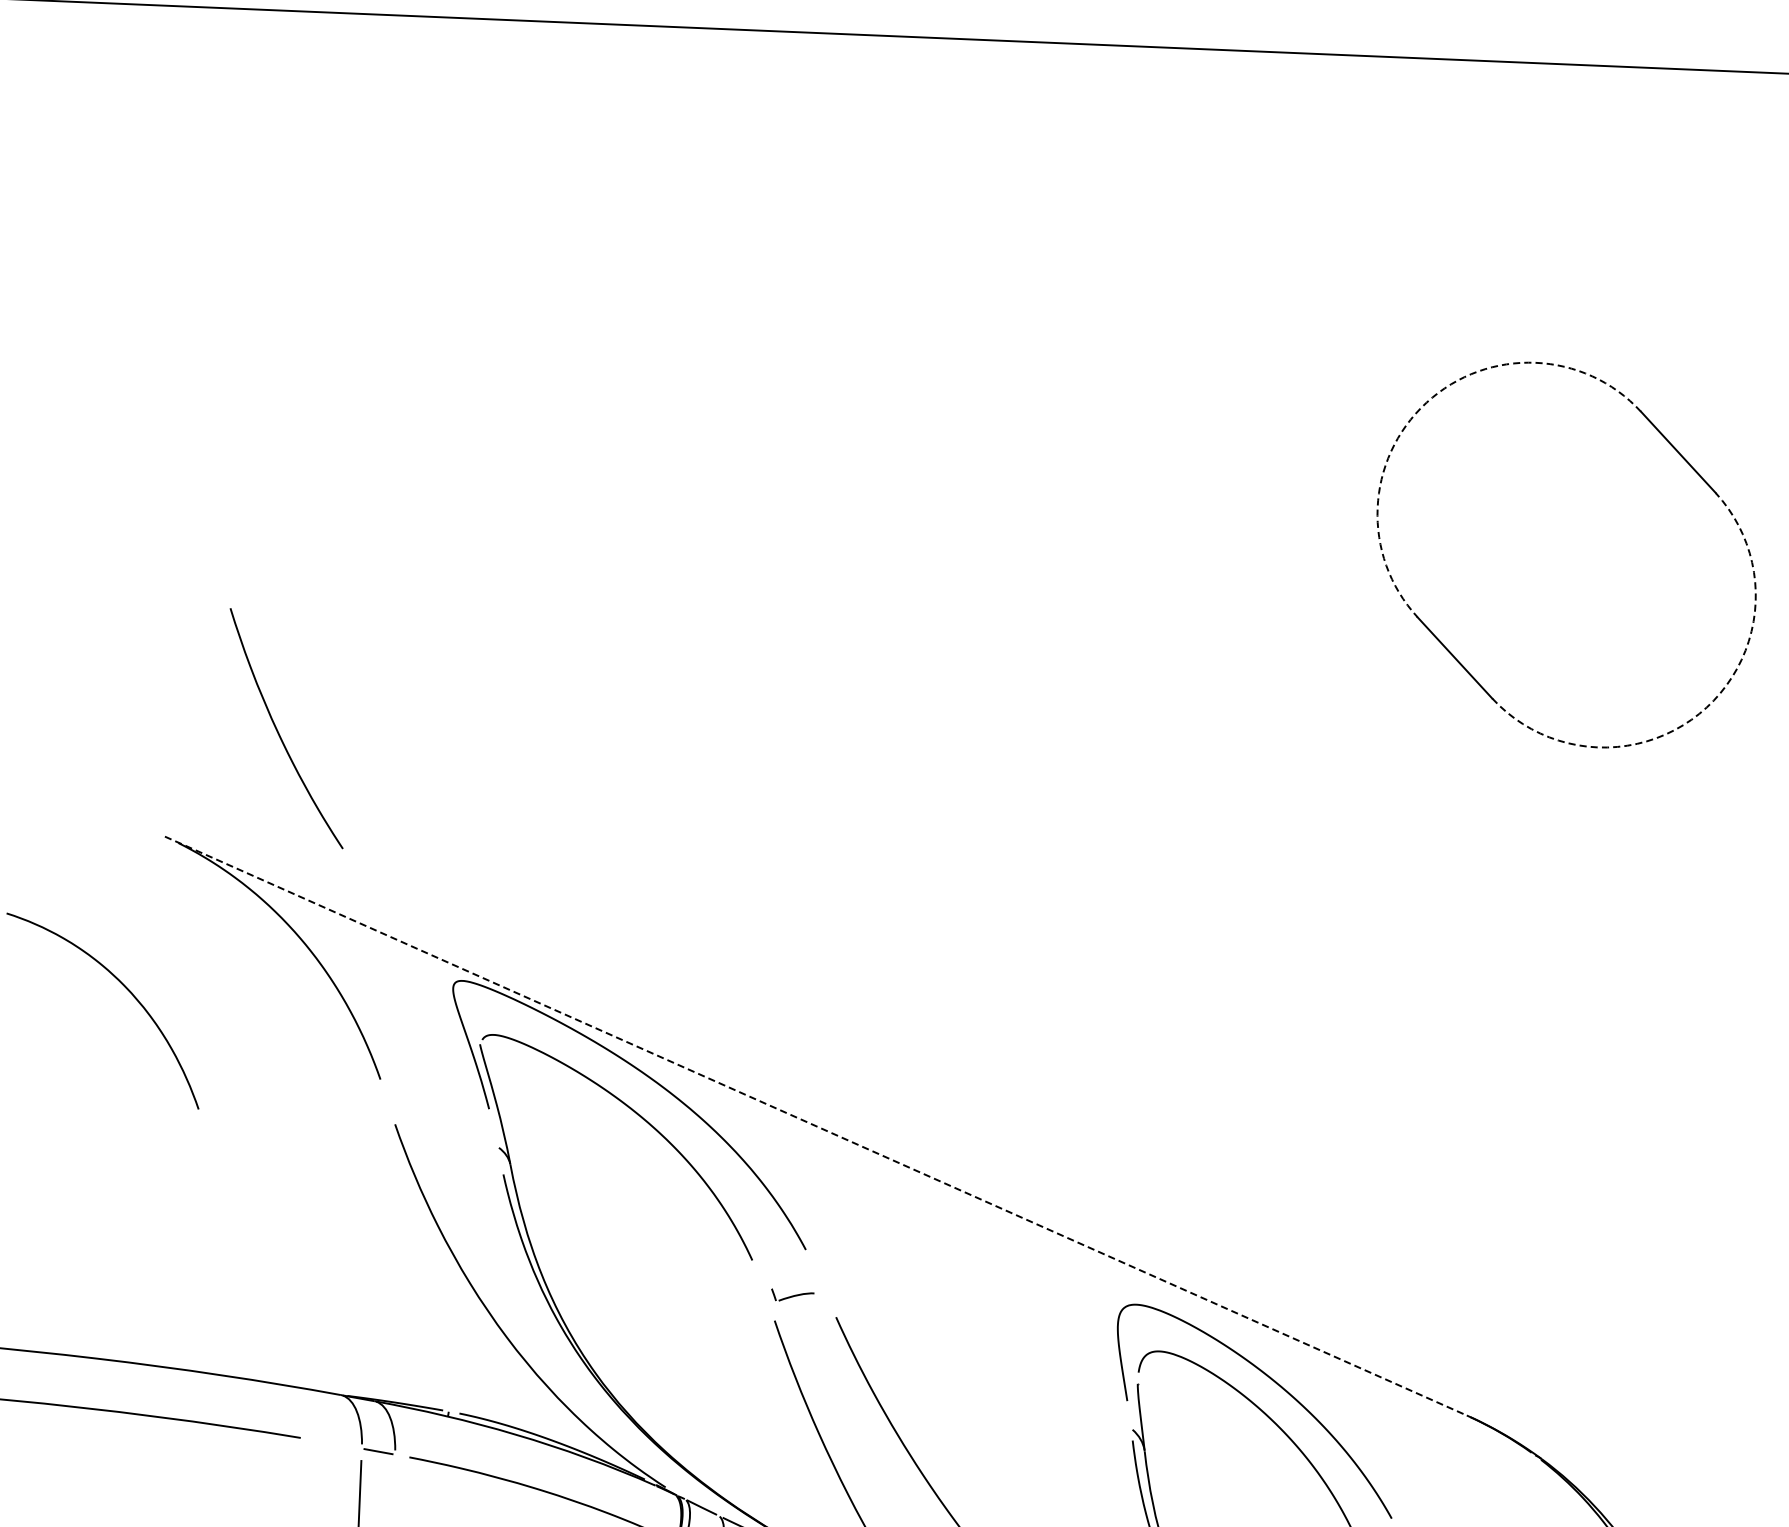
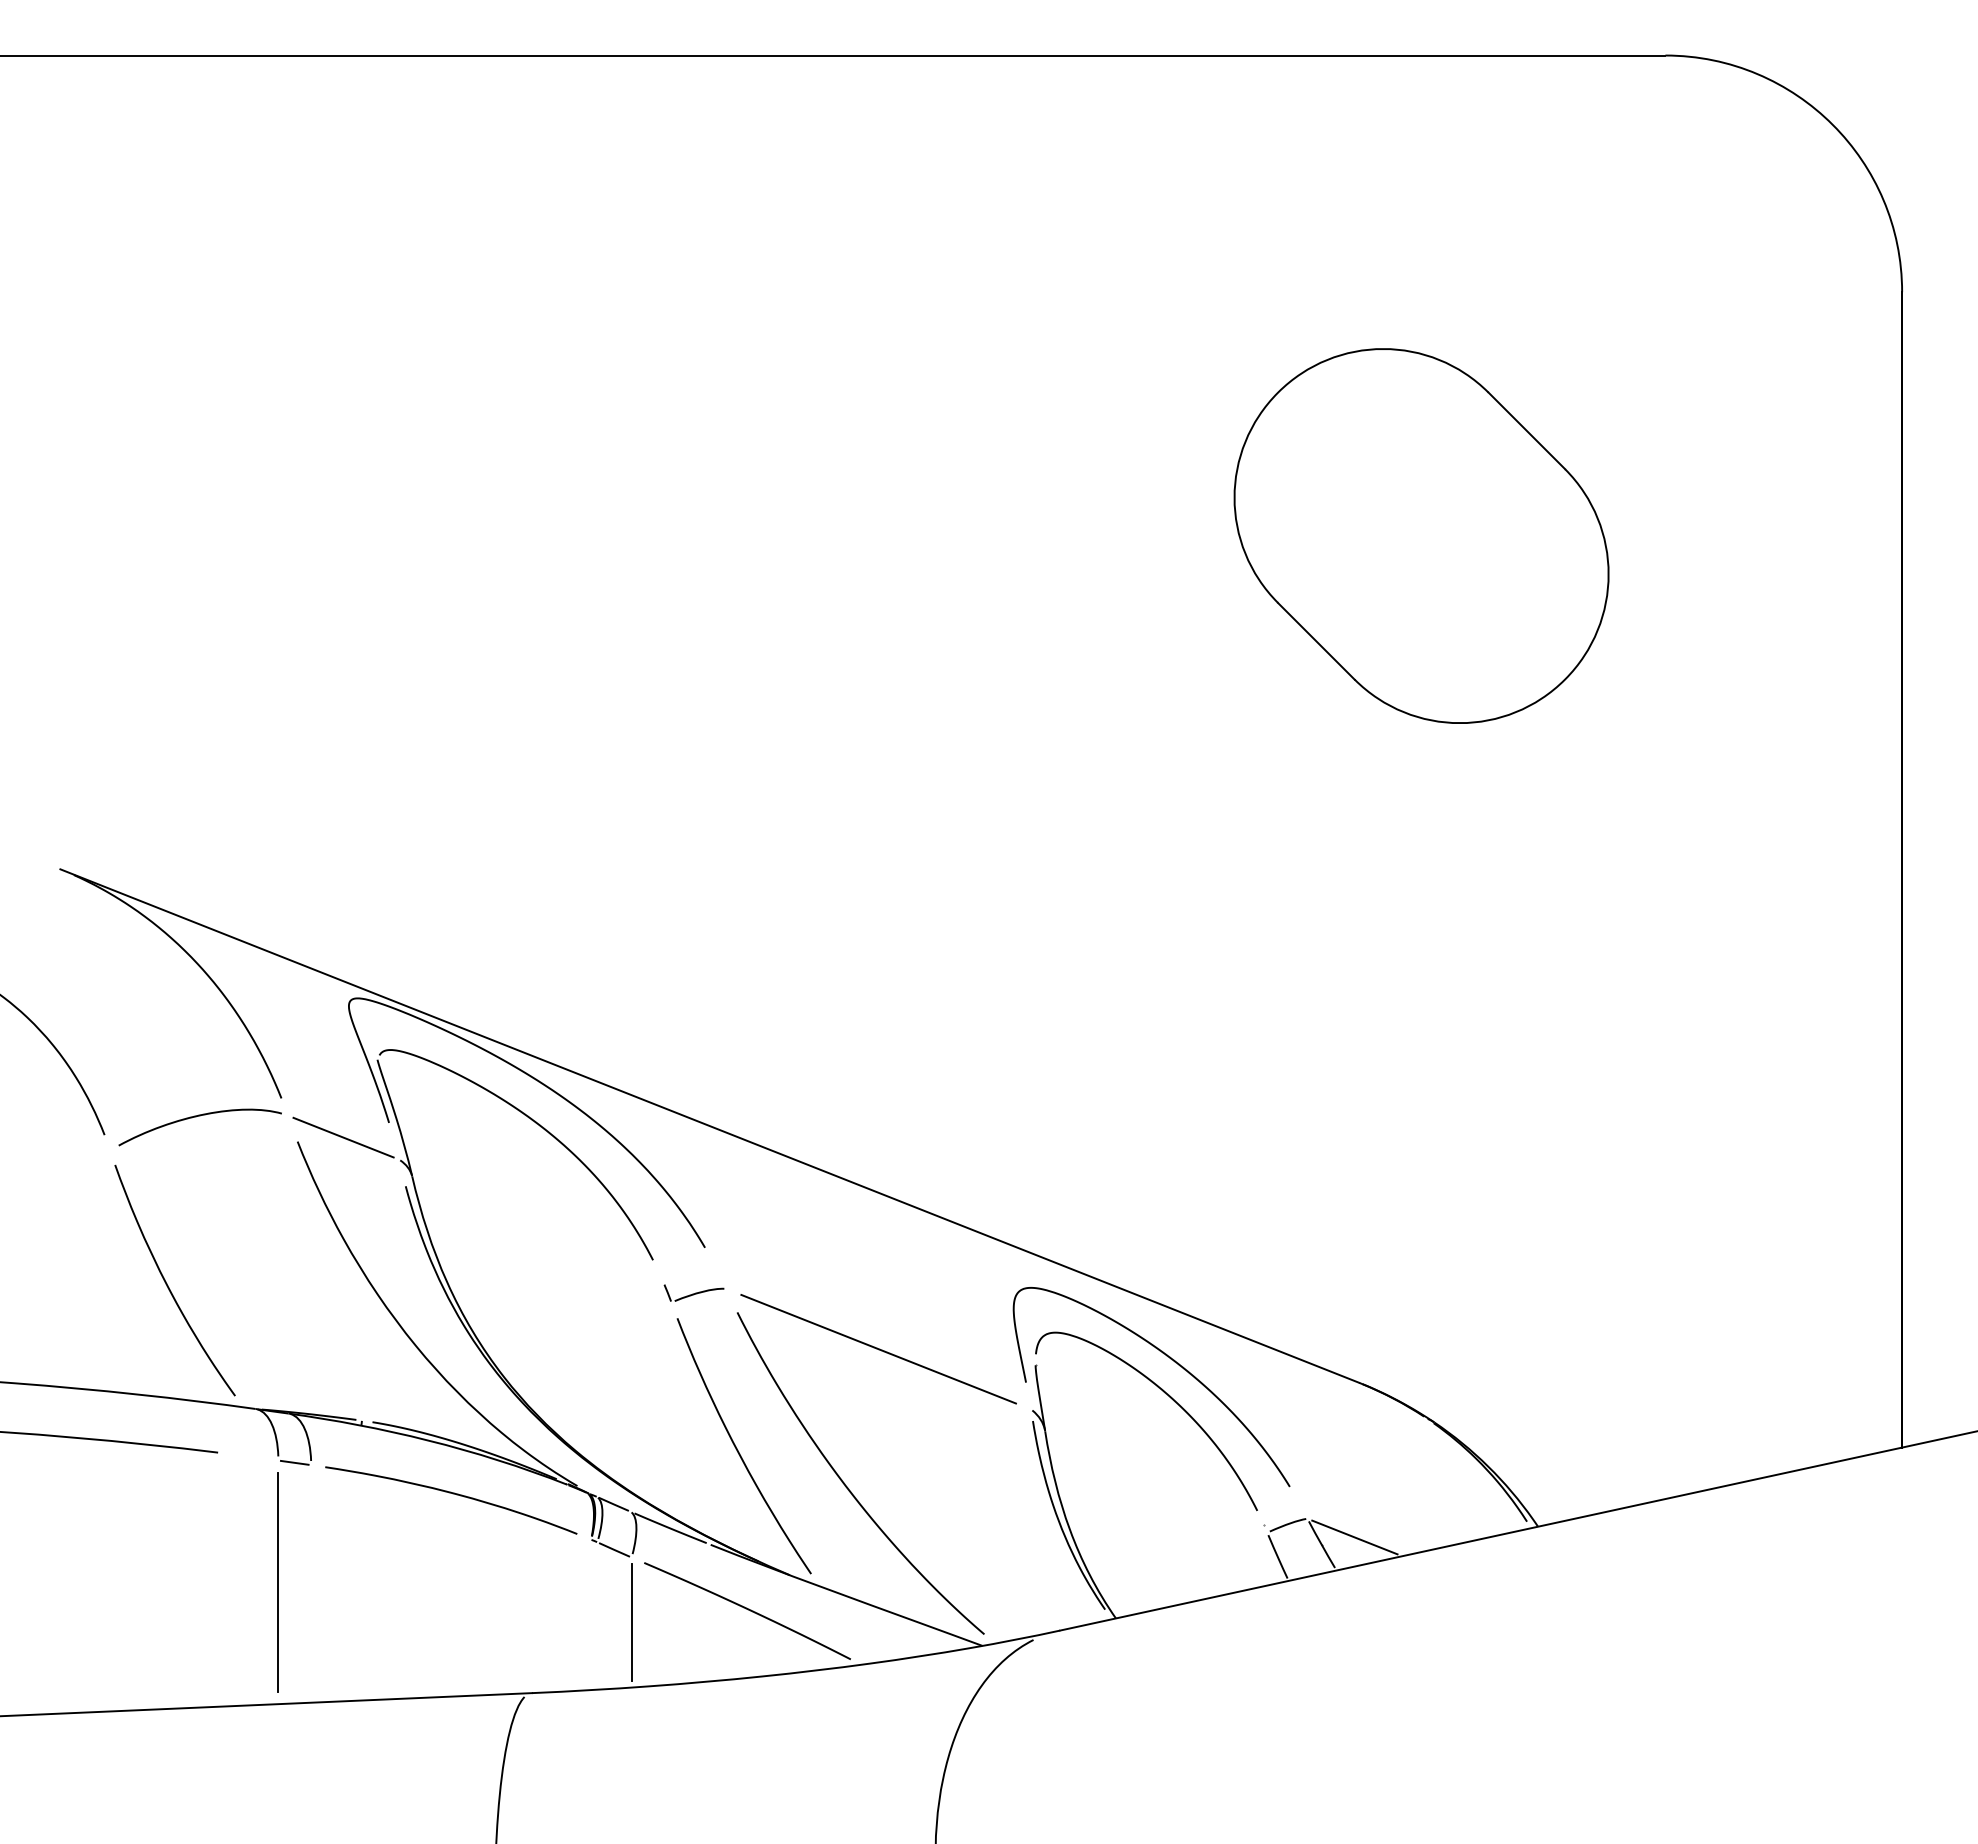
arc: (1426, 402) -> (1278, 392), dashed -> solid
arc: (1707, 707) -> (1565, 679), dashed -> solid
curve: (278, 731) -> (167, 1283), moved
curve: (293, 1095) -> (196, 1117), added
line: (442, 1122) -> (343, 1137), added
line: (816, 1126) -> (710, 1126), dashed -> solid
part: (792, 1295) -> (693, 1292), size x1.43
line: (978, 1360) -> (878, 1348), added

